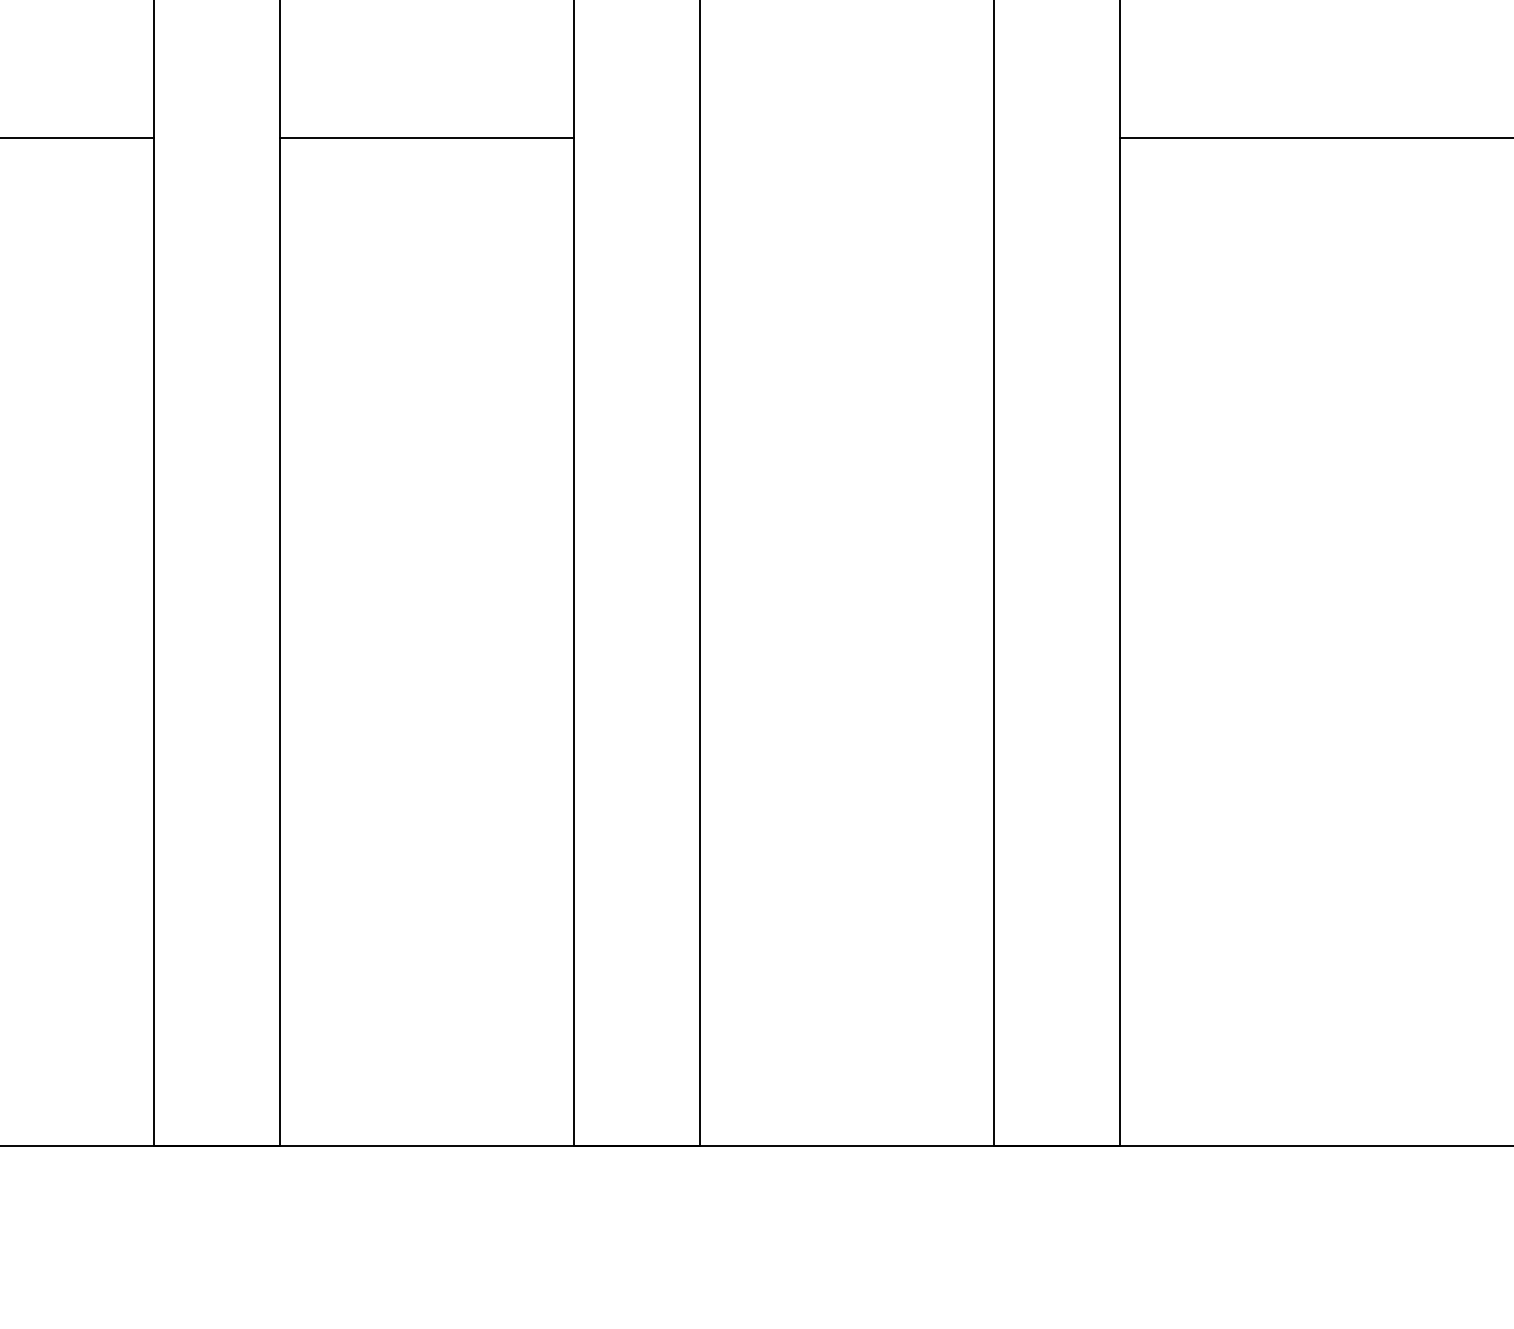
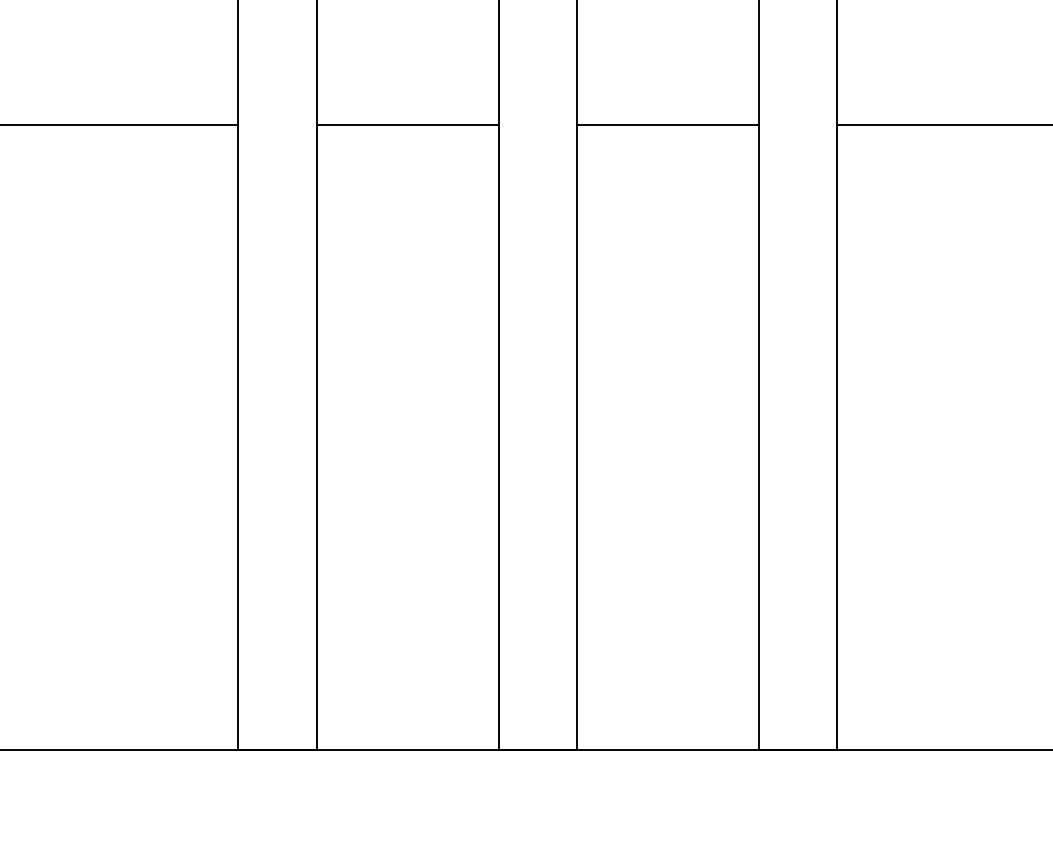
line: (846, 138) -> (667, 125), added

